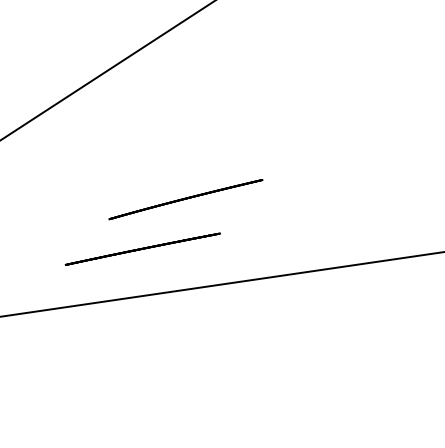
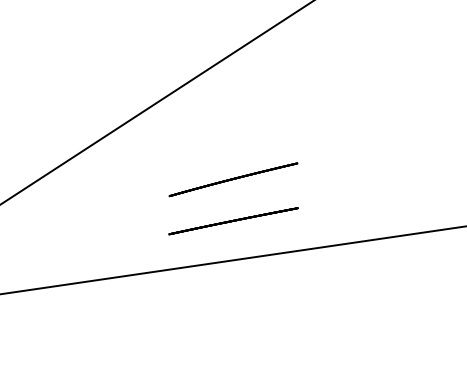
line: (185, 199) -> (233, 179), moved

